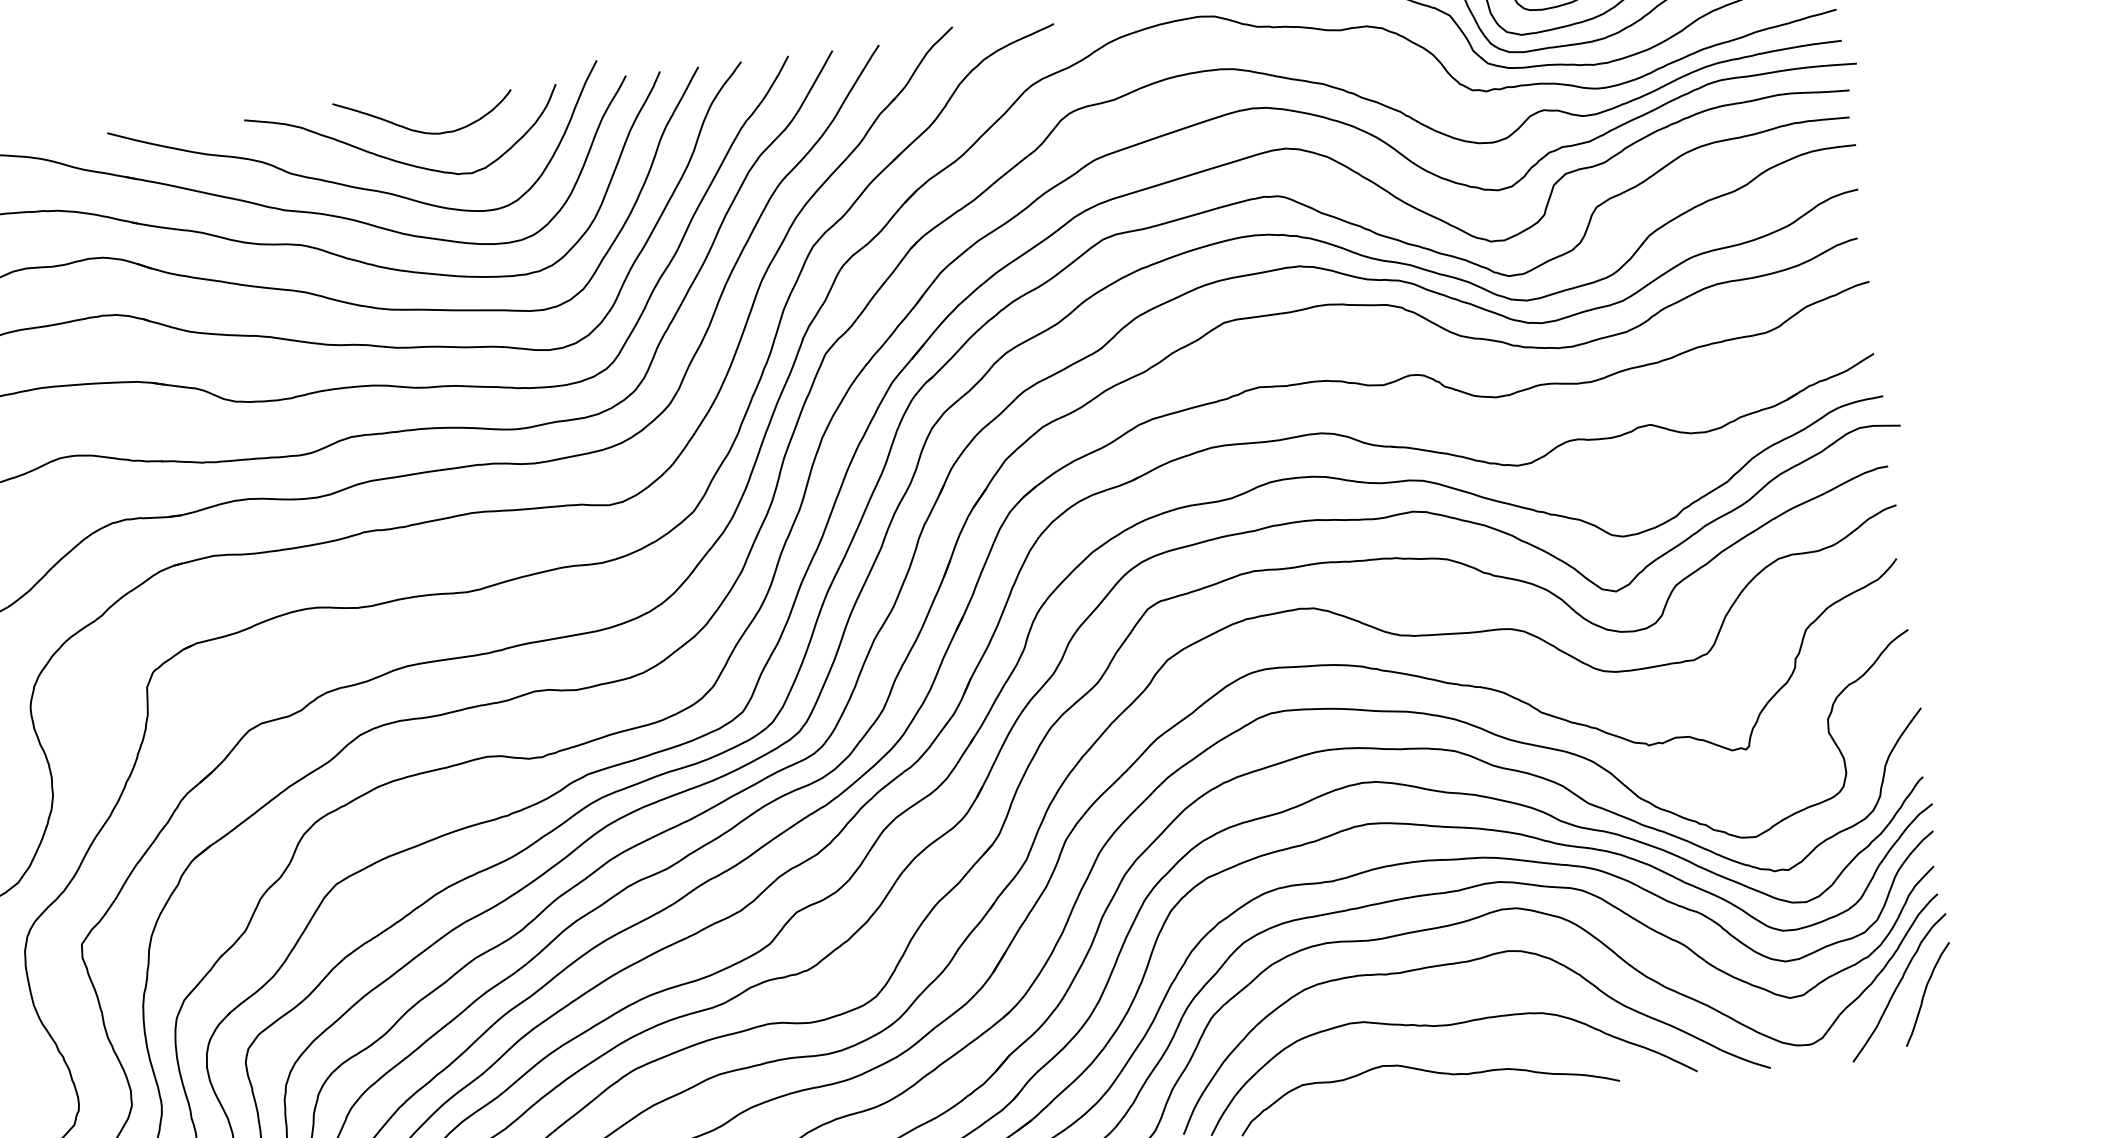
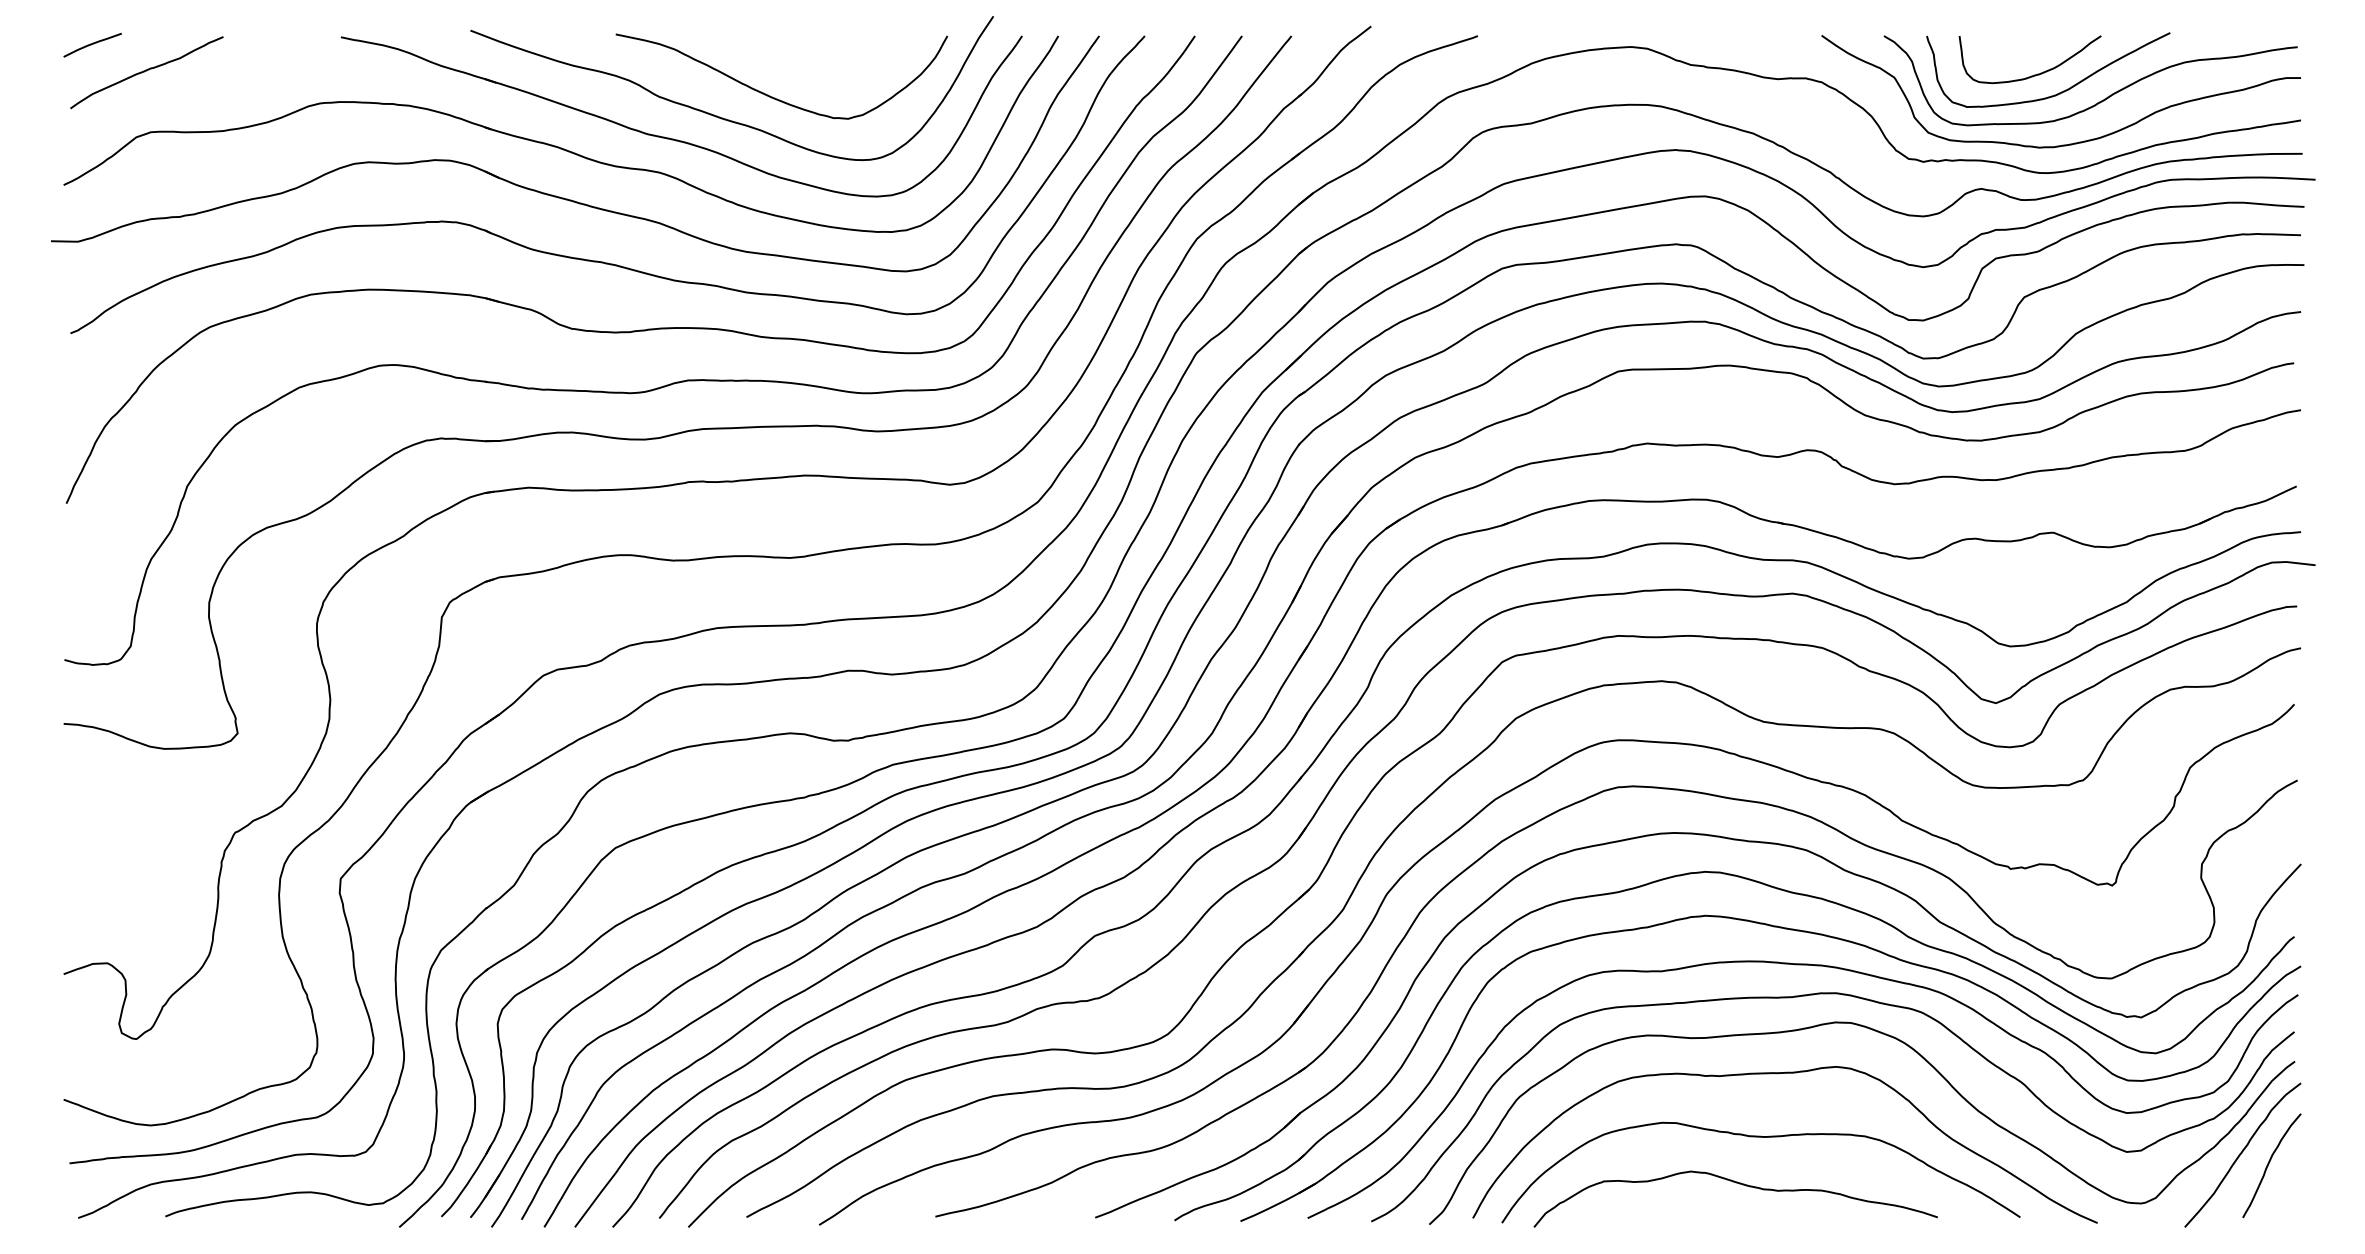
curve: (419, 130) -> (798, 67), removed

